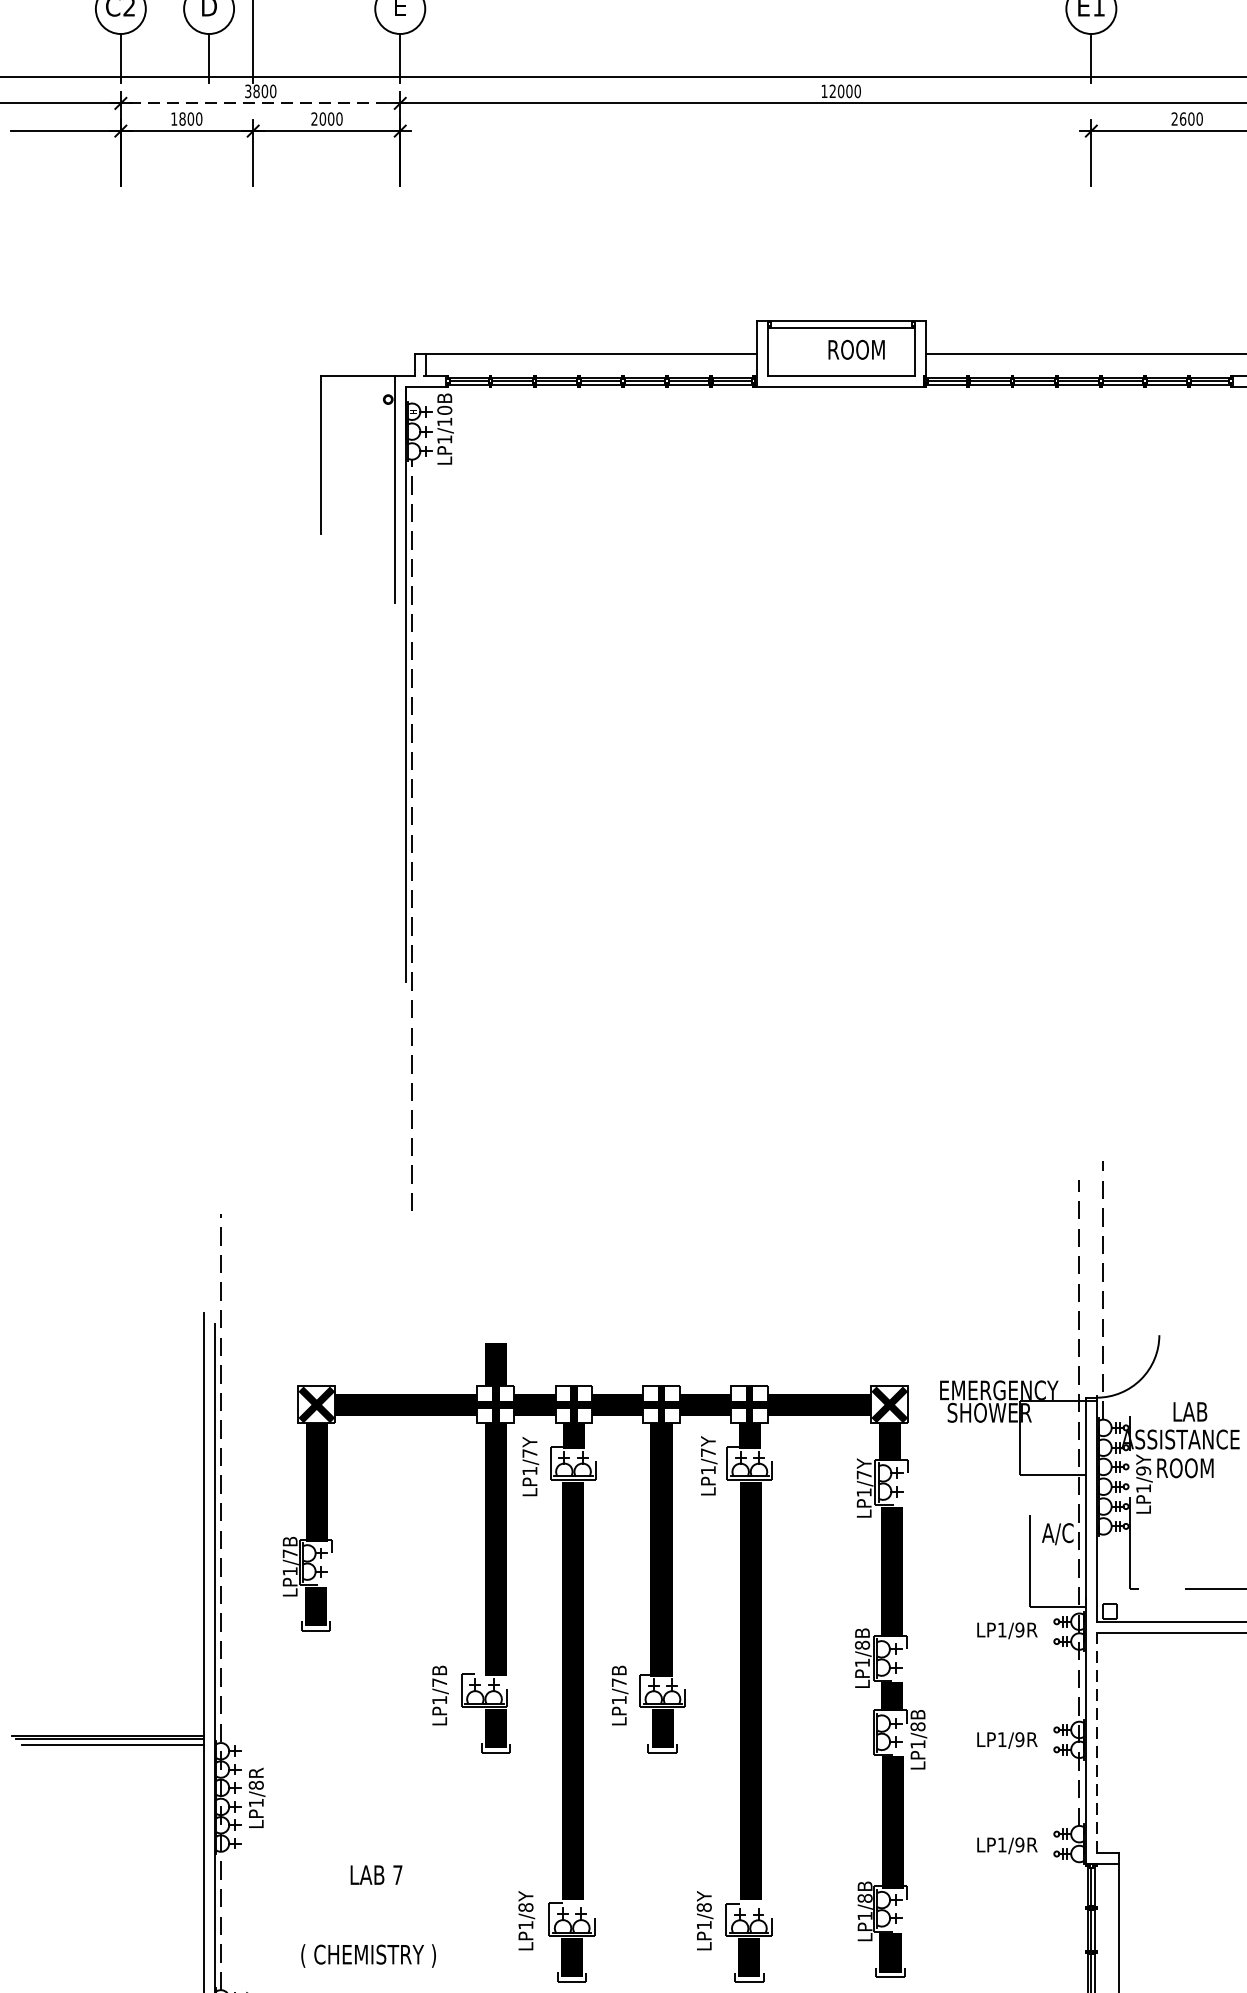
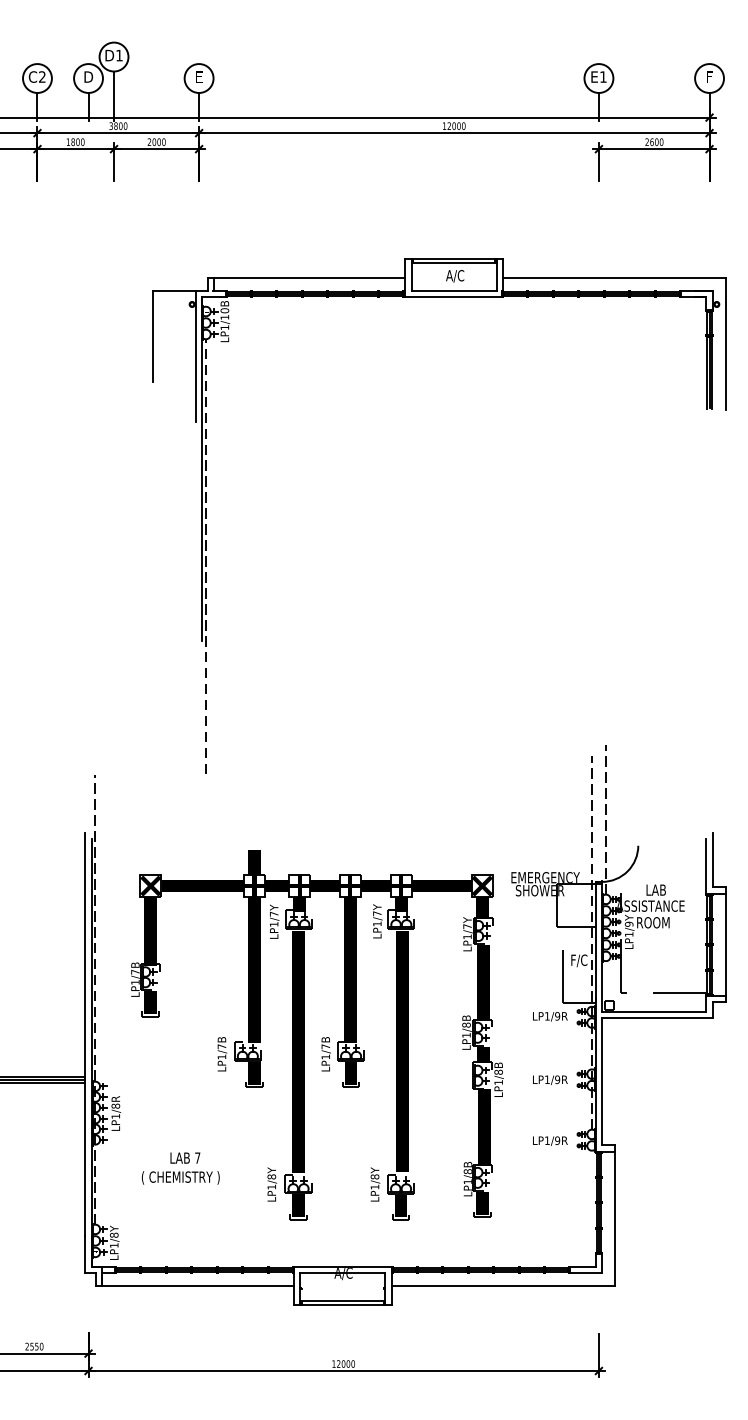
line: (260, 104) -> (118, 133), dashed -> solid
text: (855, 351) -> (462, 276), ROOM -> A/C
text: (1057, 1533) -> (579, 960), A/C -> F/C
line: (1097, 1742) -> (602, 1081), dashed -> solid
text: (368, 1955) -> (180, 1177), moved

